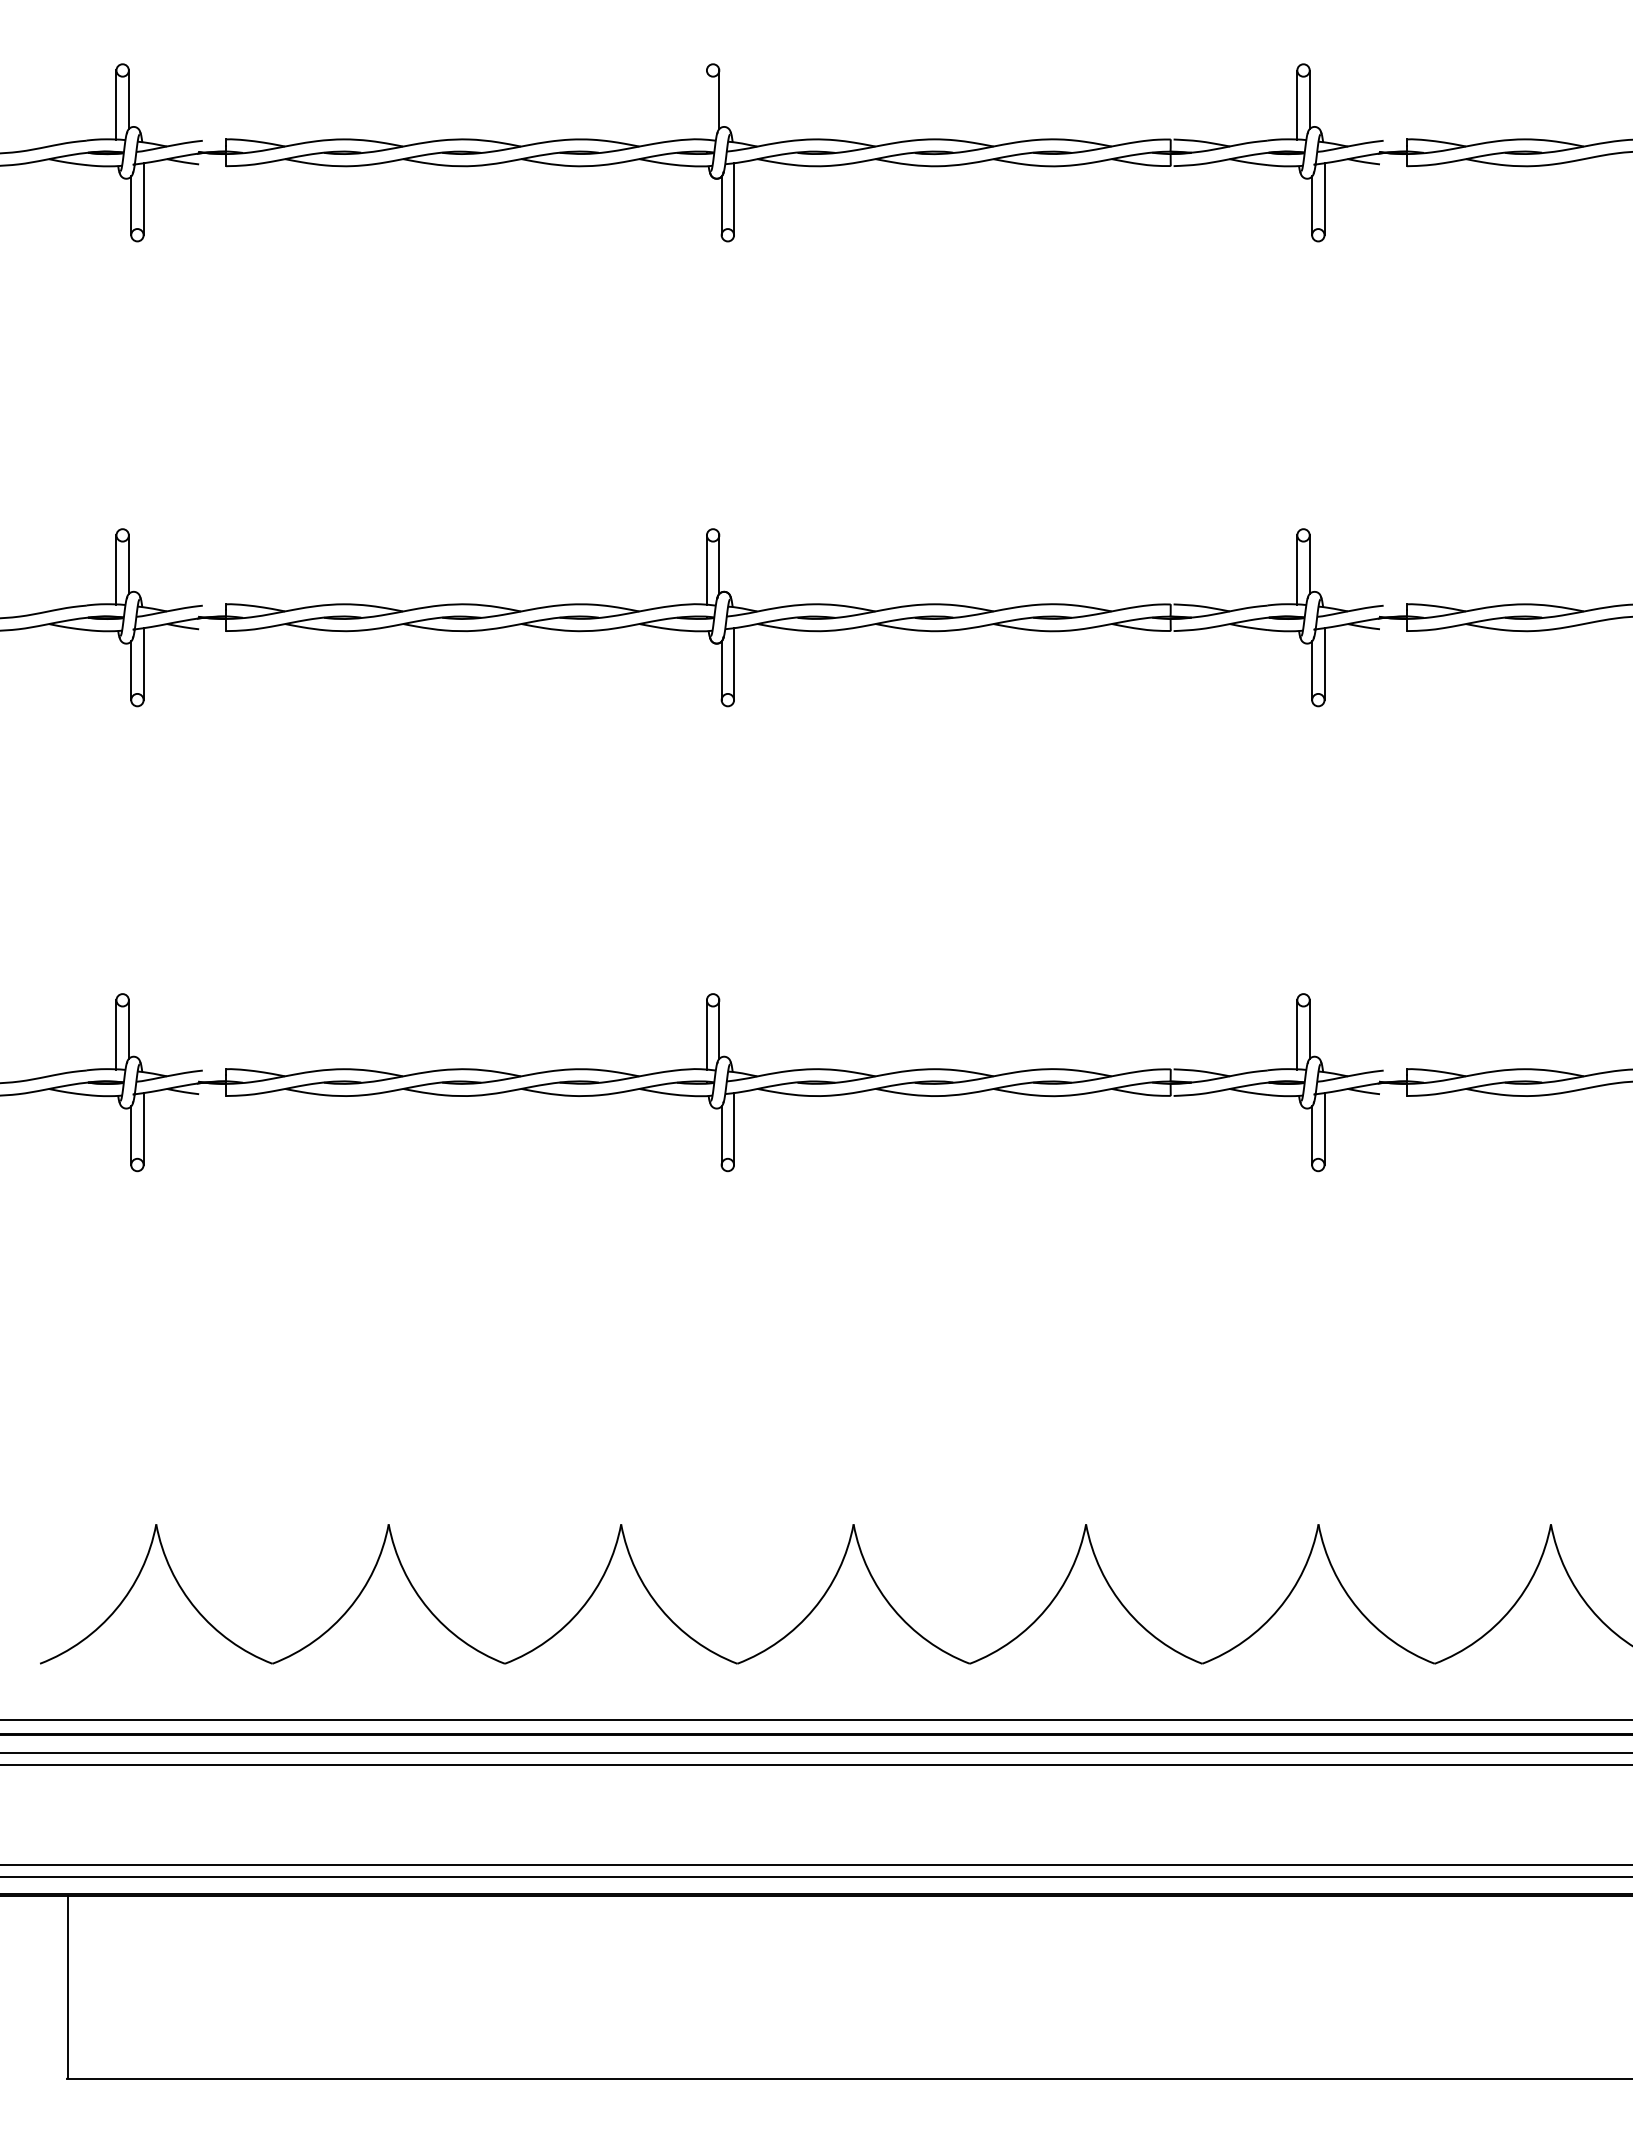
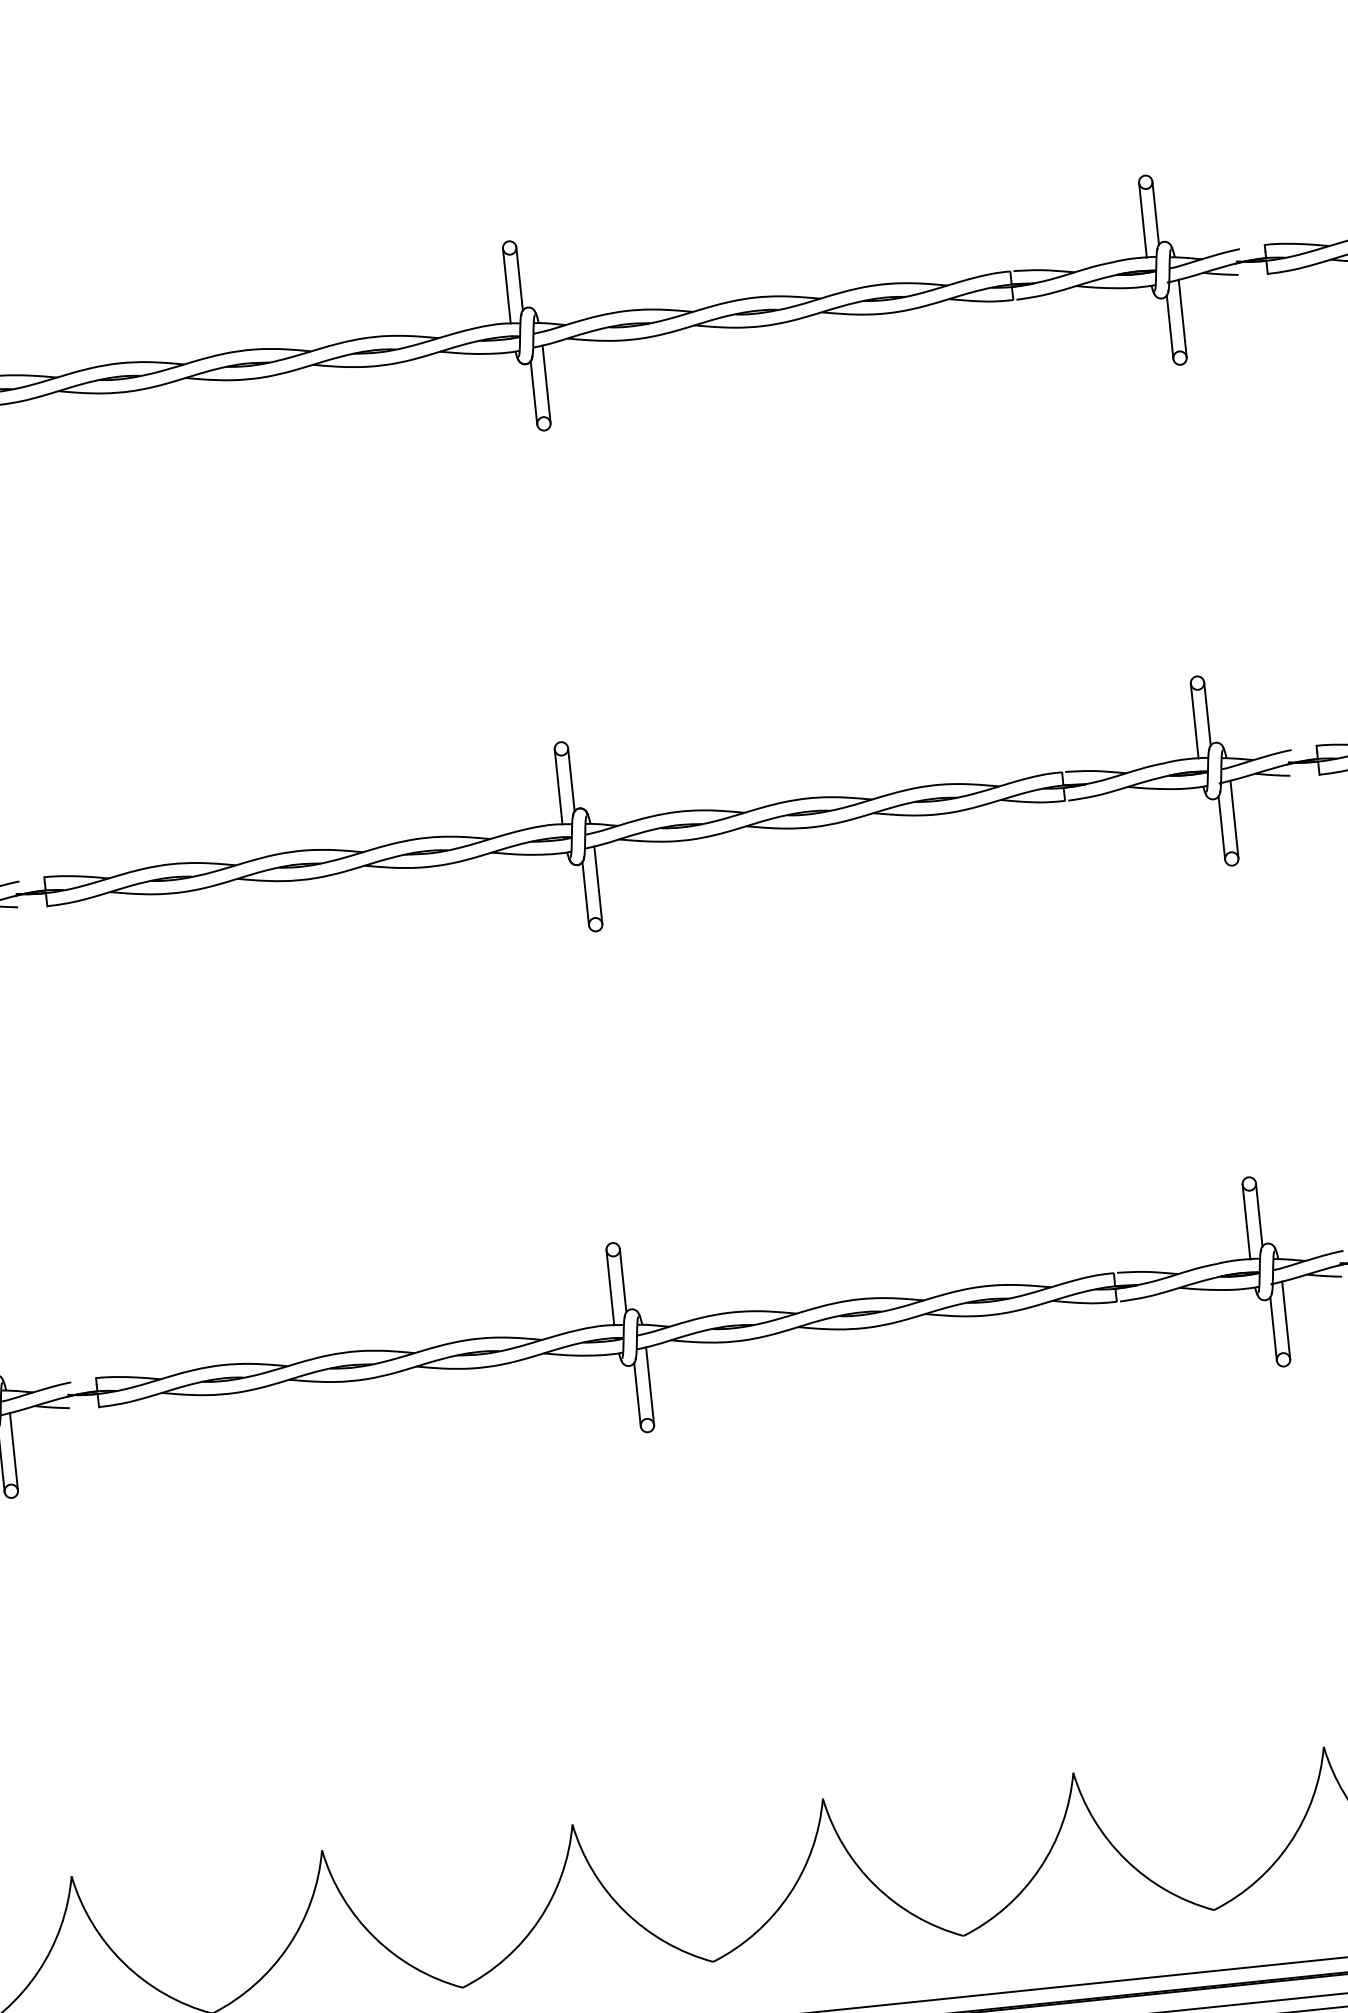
line: (706, 104) -> (506, 285), added

